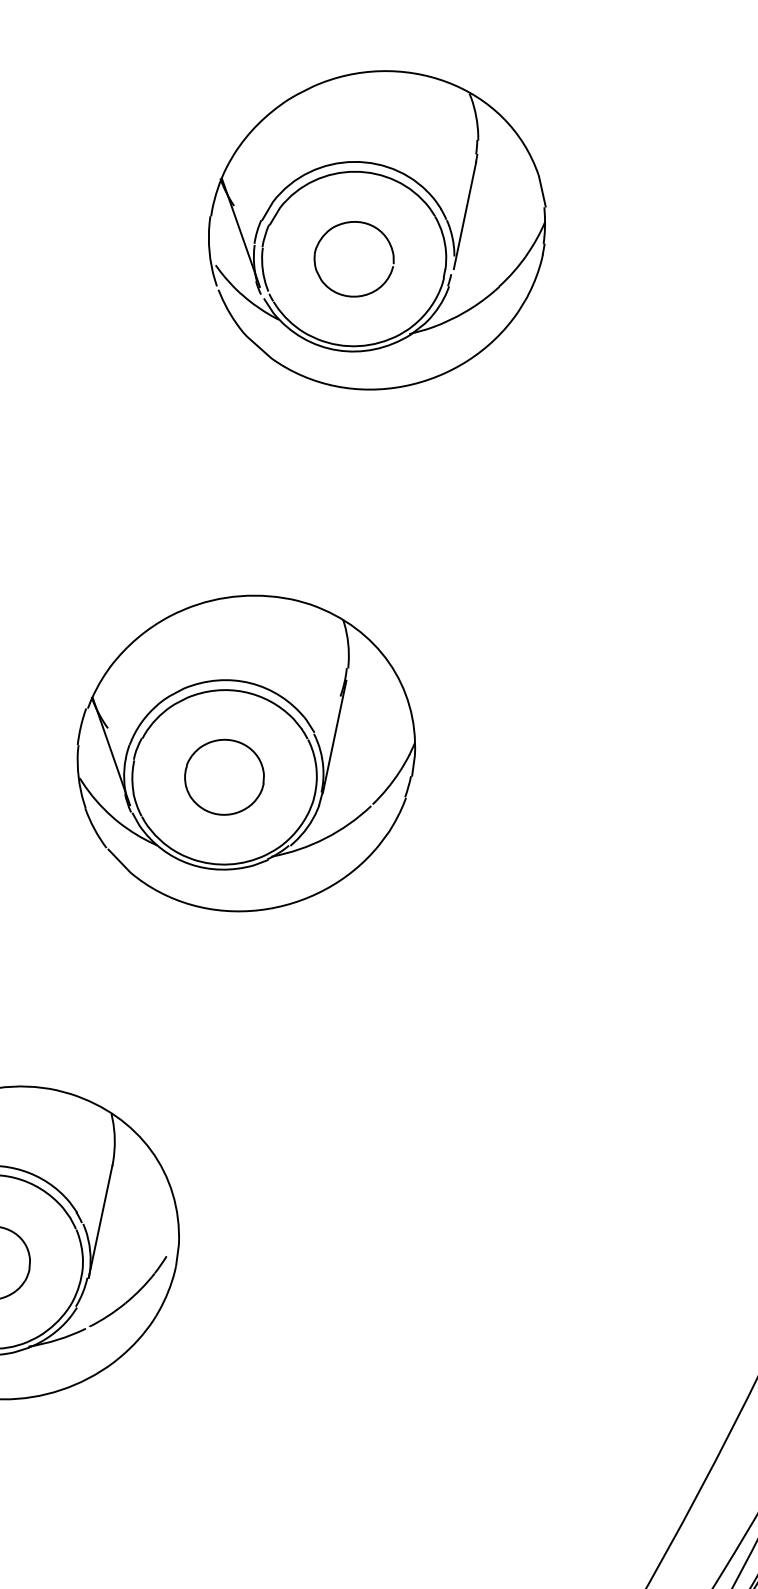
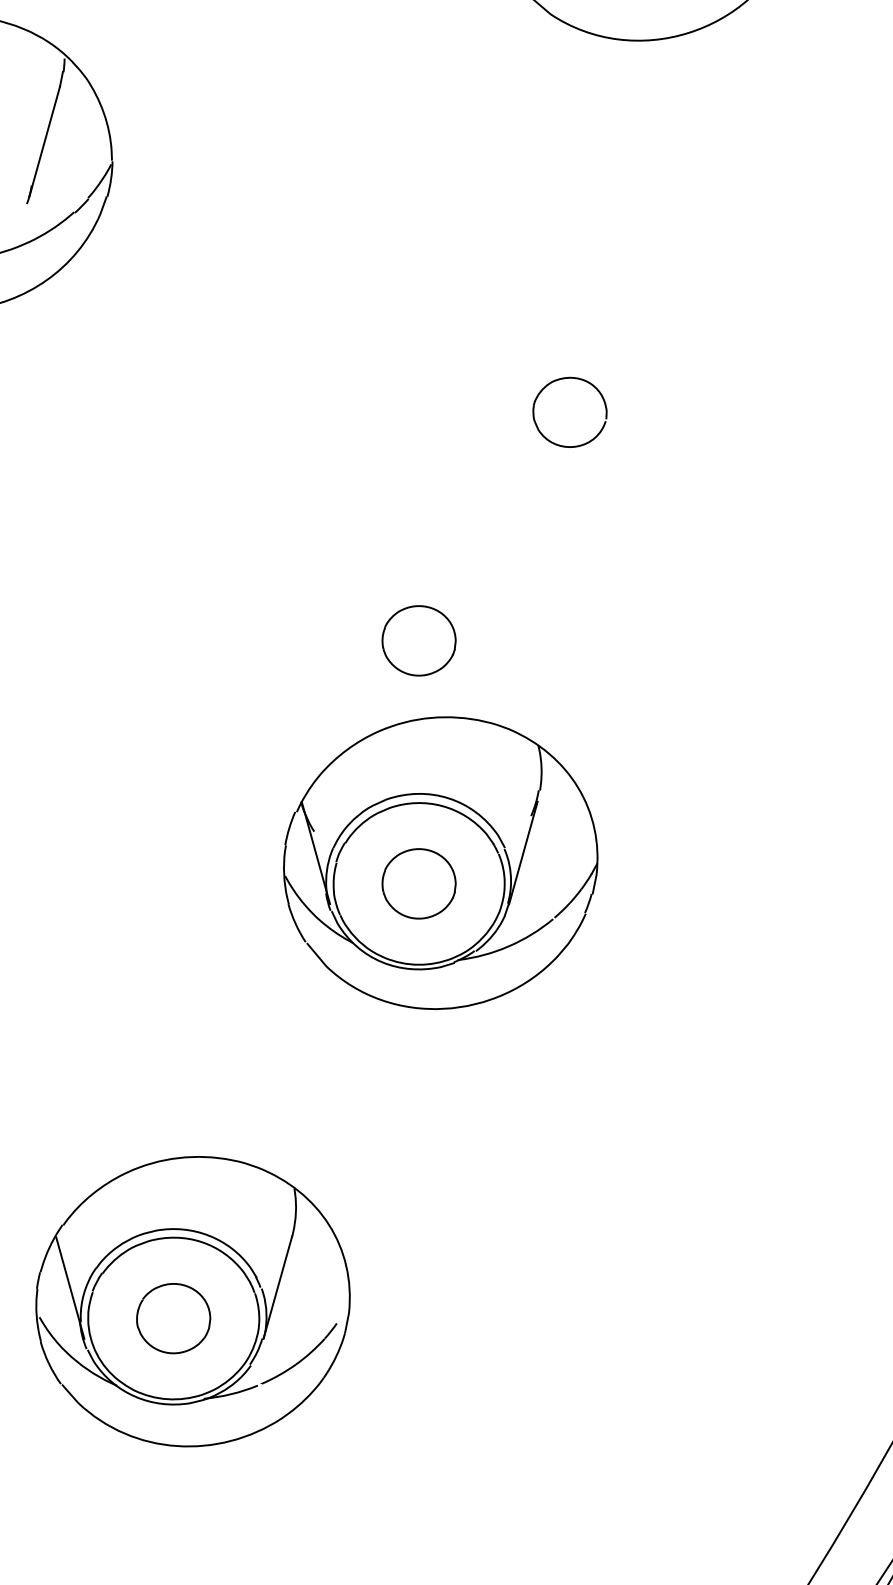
part: (404, 186) -> (620, 348), removed
part: (206, 515) -> (418, 640), added

